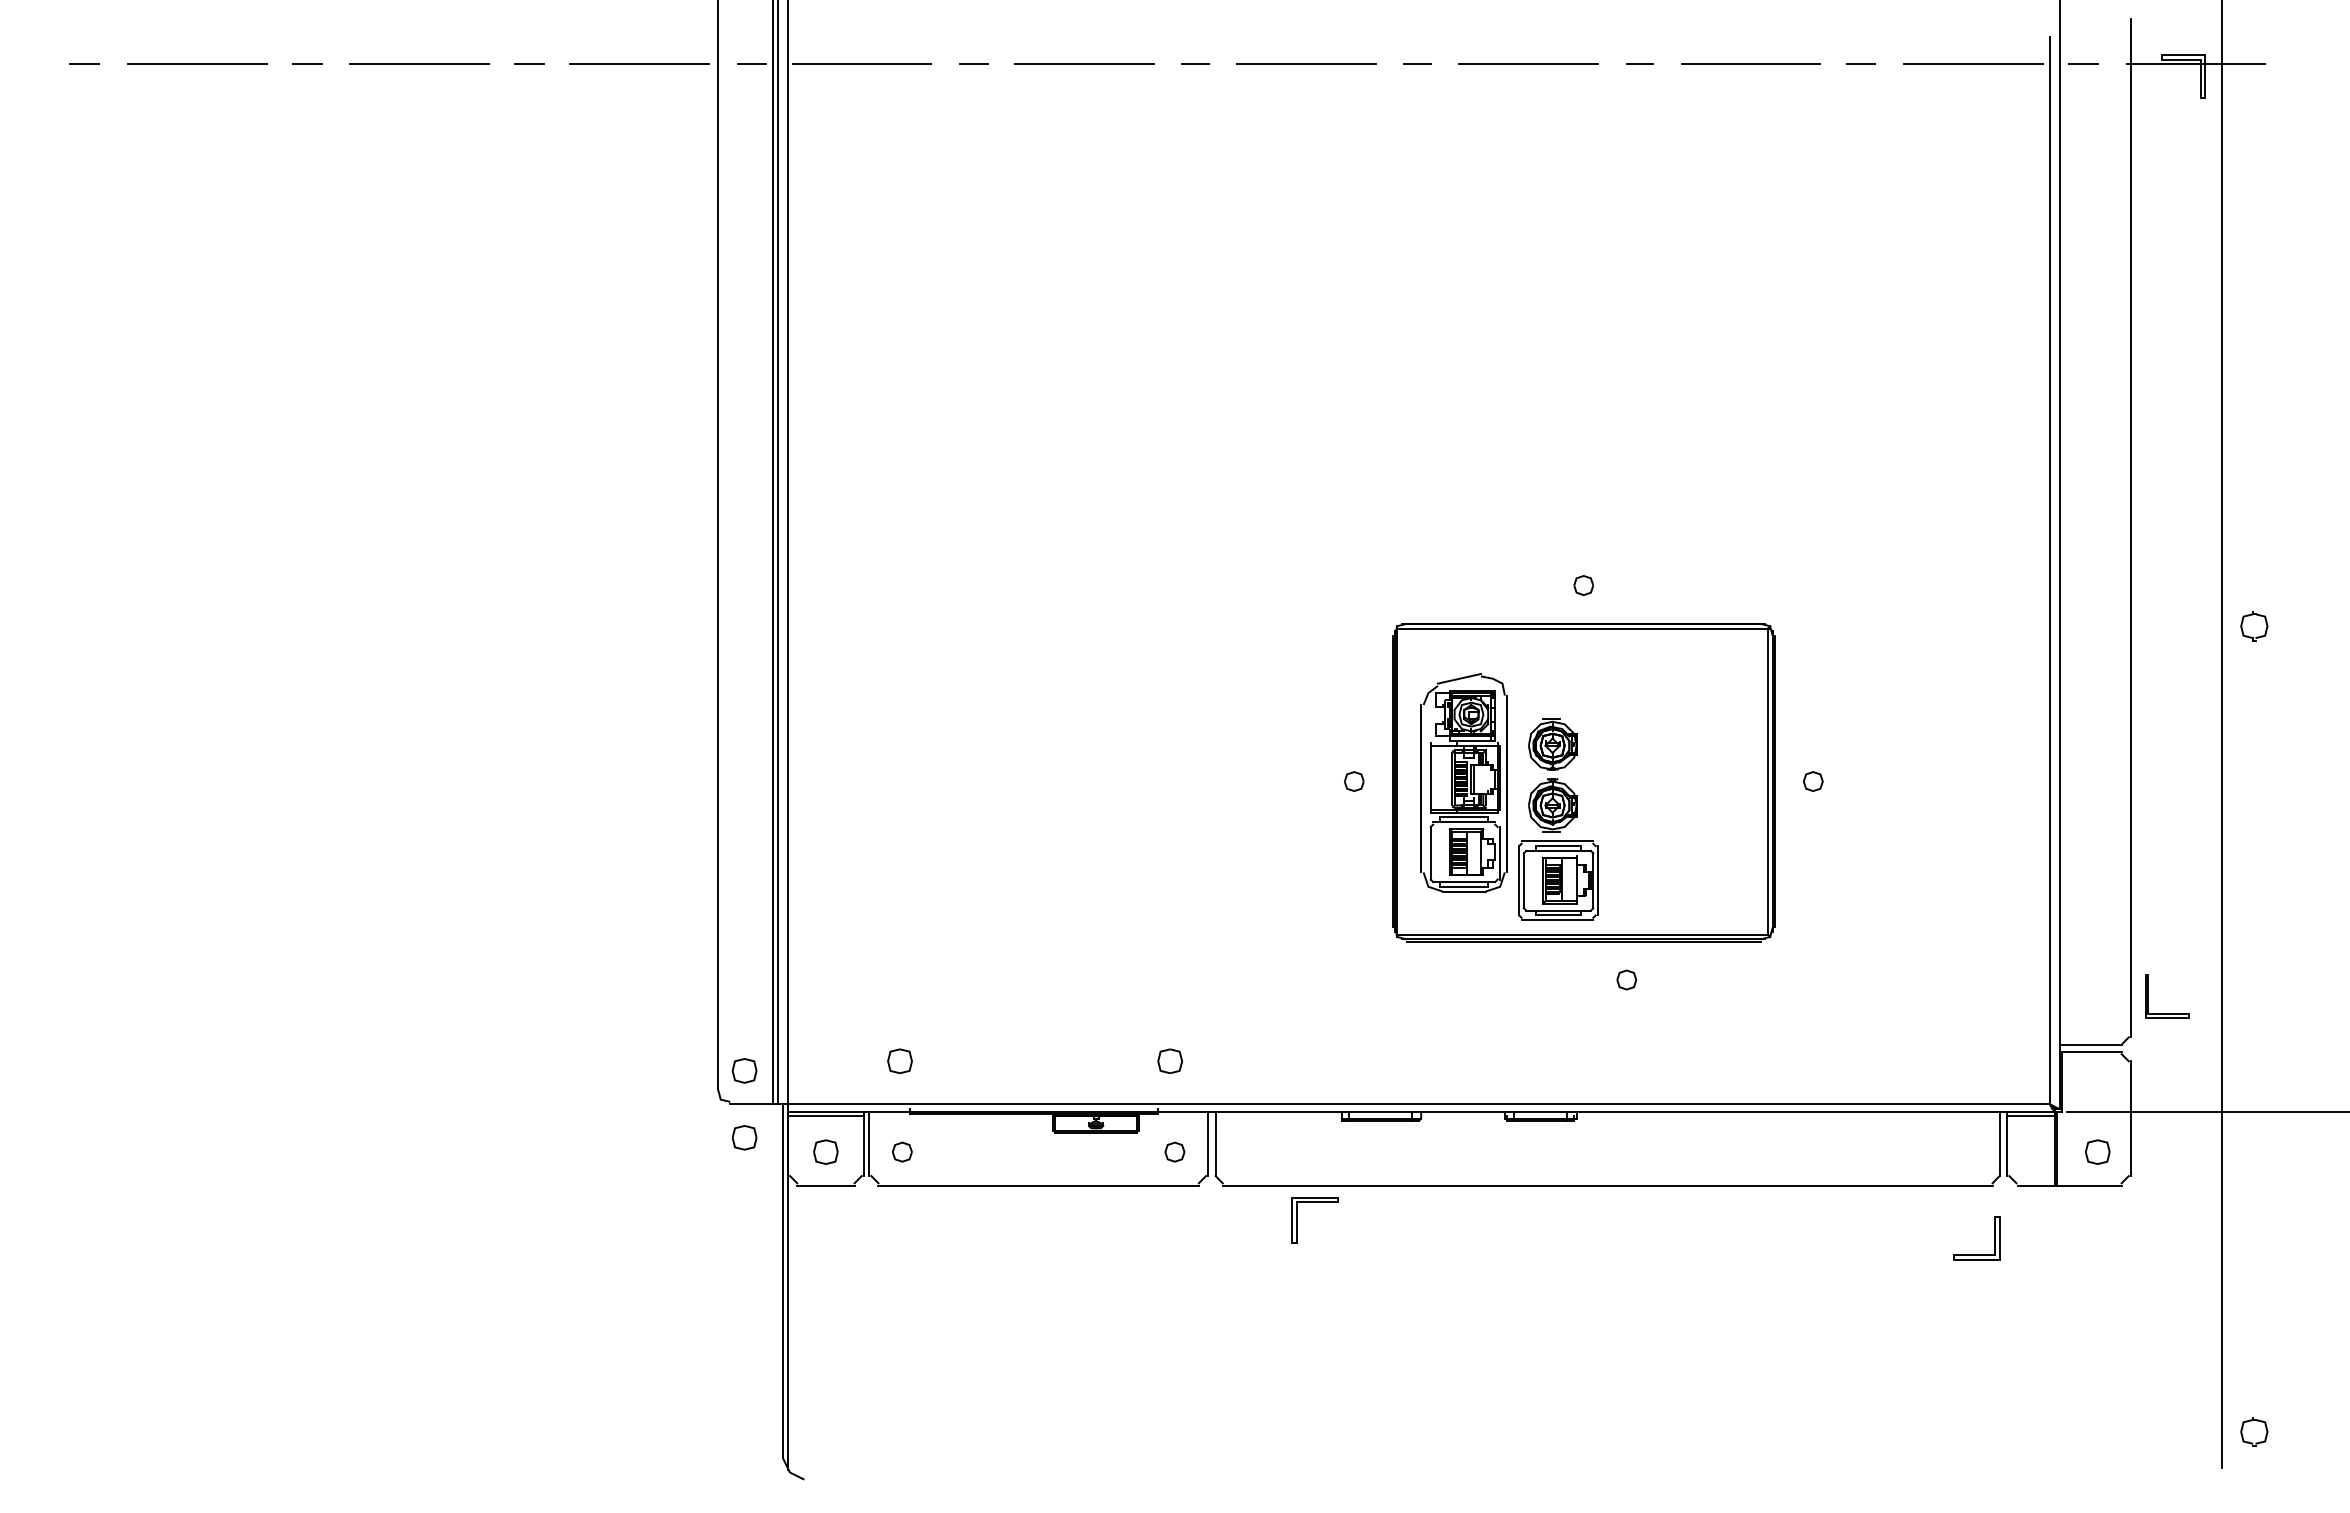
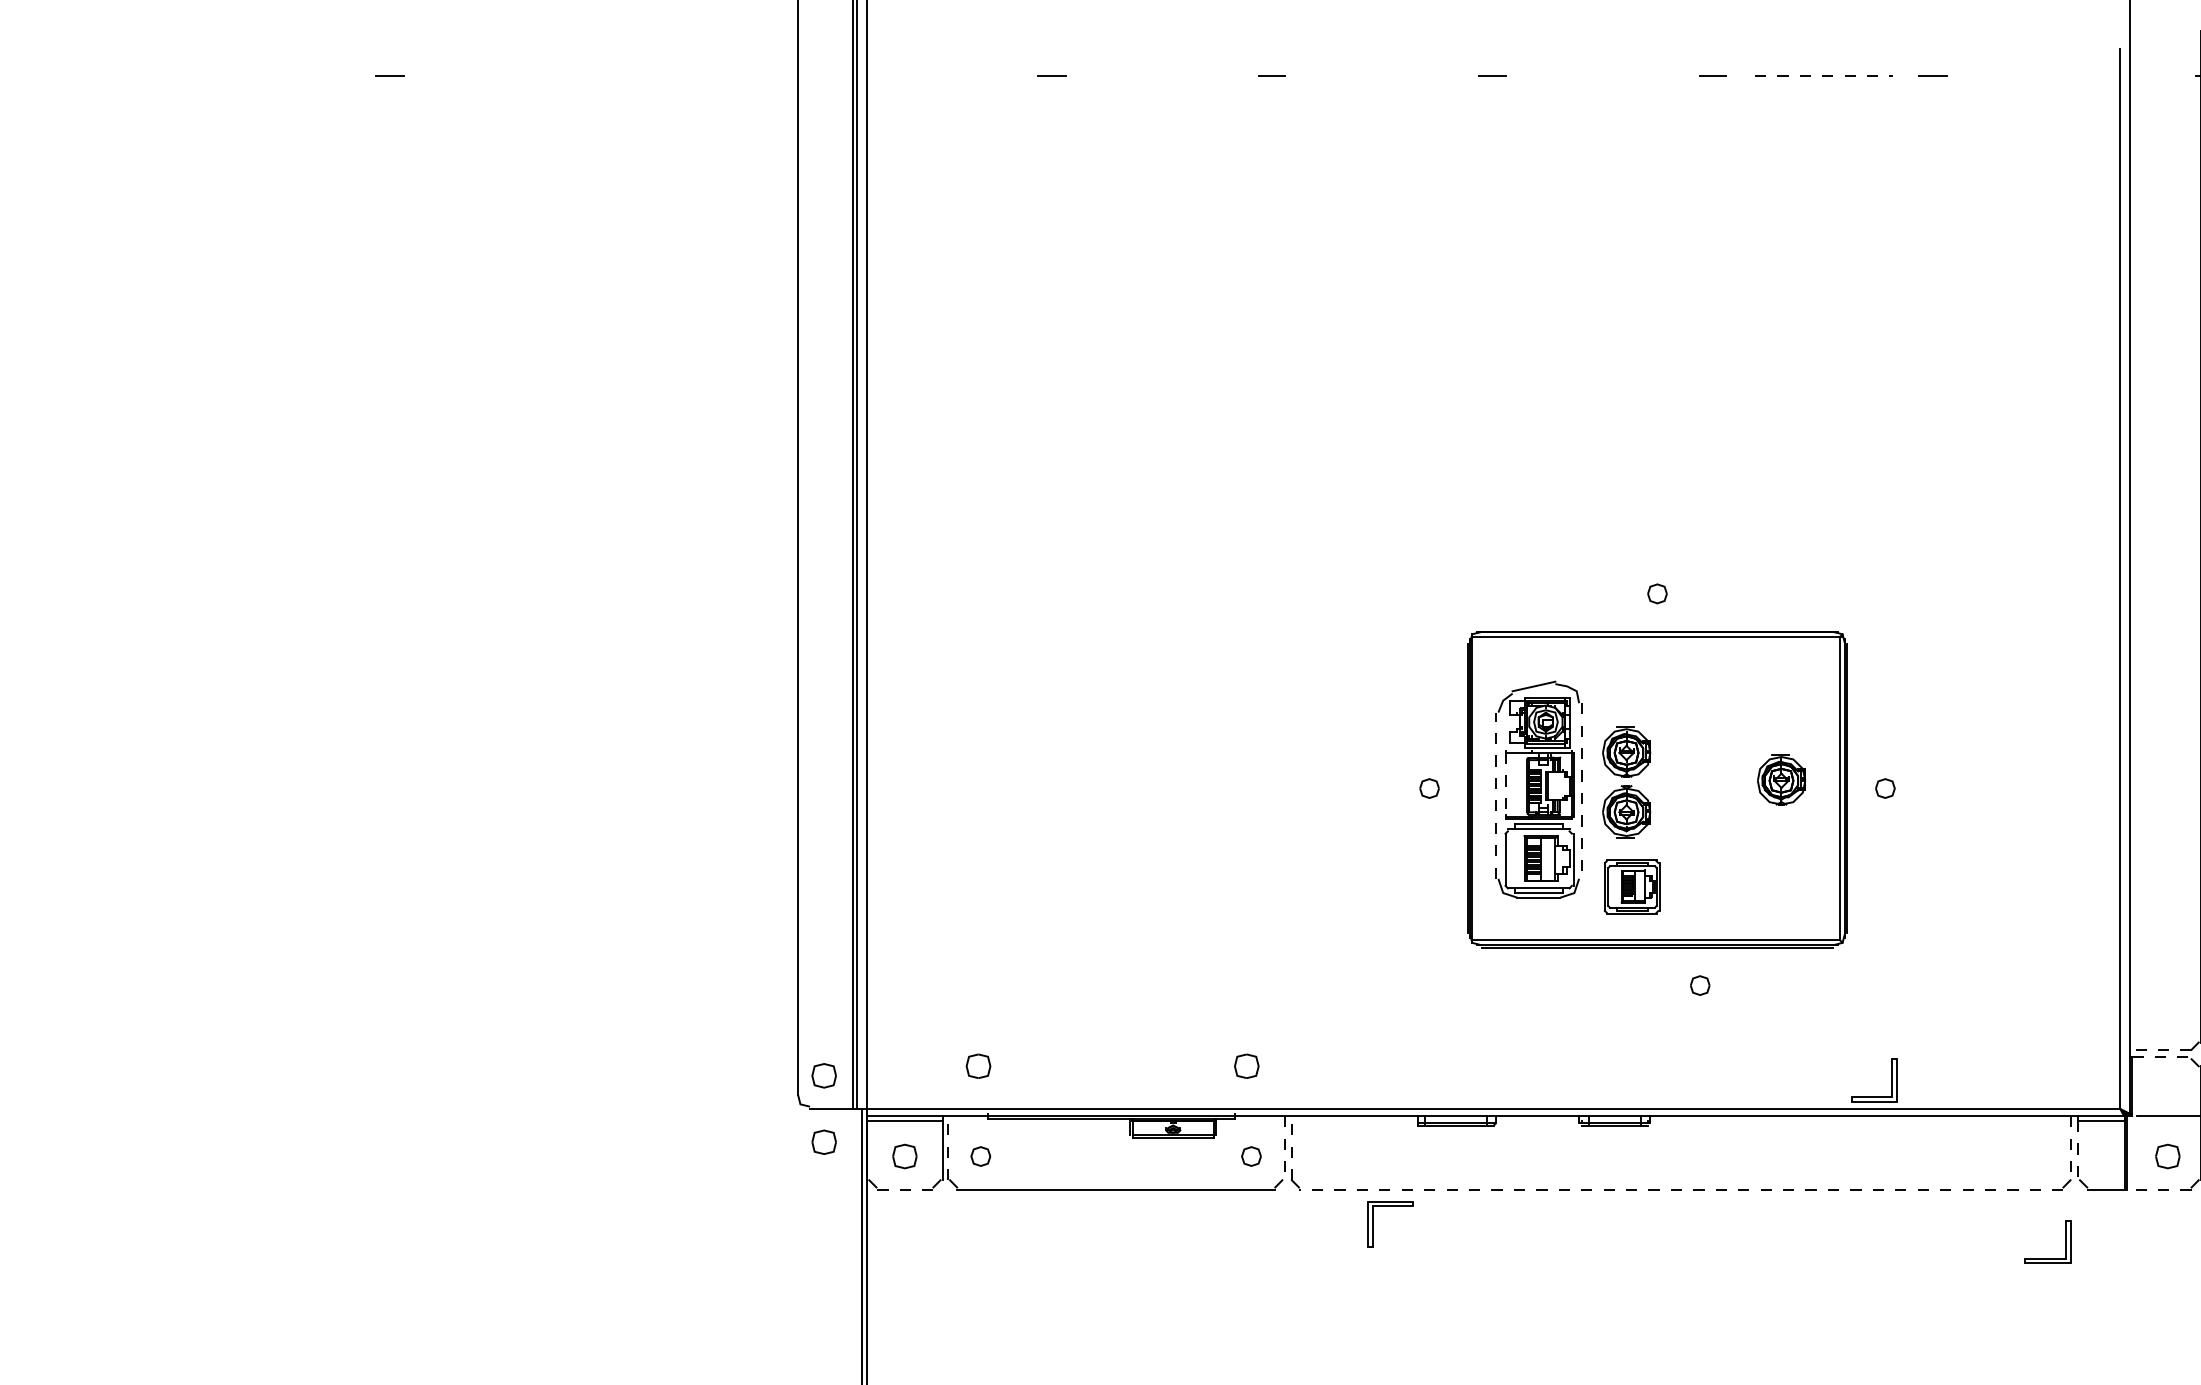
line: (84, 64) -> (168, 76), removed
line: (196, 64) -> (279, 76), removed
line: (419, 64) -> (501, 76), removed
line: (529, 64) -> (610, 76), removed
line: (639, 64) -> (719, 76), removed
line: (751, 64) -> (831, 76), removed
line: (861, 64) -> (940, 76), removed
line: (1083, 64) -> (1160, 76), removed
line: (1306, 64) -> (1382, 76), removed
line: (1528, 64) -> (1602, 76), removed
line: (1751, 64) -> (1824, 76), solid -> dashed
line: (1973, 64) -> (2044, 76), removed
line: (2083, 64) -> (2153, 76), removed
part: (1708, 772) -> (1781, 779), added
line: (1430, 778) -> (1505, 785), solid -> dashed
line: (1507, 784) -> (1581, 791), solid -> dashed
line: (1421, 788) -> (1496, 795), solid -> dashed
part: (1558, 880) -> (1632, 886), size x0.7
line: (2090, 1044) -> (2160, 1049), solid -> dashed
line: (2091, 1051) -> (2161, 1056), solid -> dashed
part: (1801, 1091) -> (1873, 1096), added
line: (868, 1143) -> (947, 1147), solid -> dashed
line: (1215, 1143) -> (1291, 1147), solid -> dashed
line: (1208, 1144) -> (1284, 1148), solid -> dashed
line: (1999, 1144) -> (2070, 1148), solid -> dashed
line: (2006, 1146) -> (2077, 1150), solid -> dashed
line: (825, 1185) -> (904, 1189), solid -> dashed
line: (1607, 1185) -> (1681, 1189), solid -> dashed
line: (2088, 1185) -> (2158, 1189), solid -> dashed

